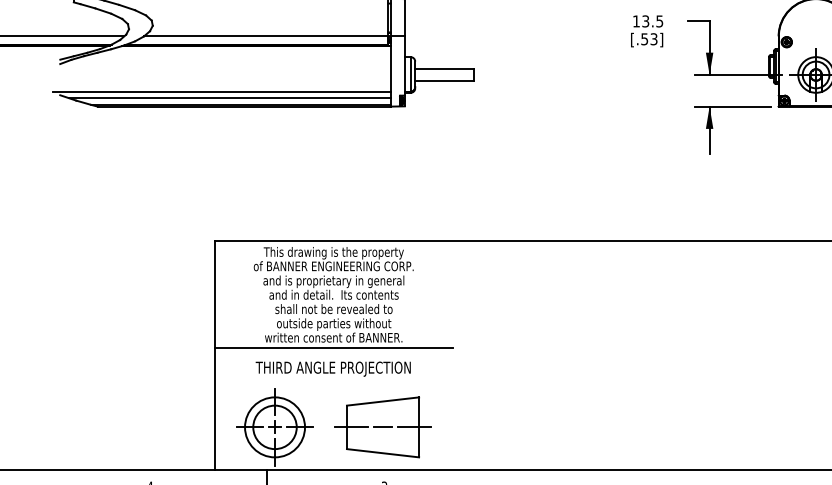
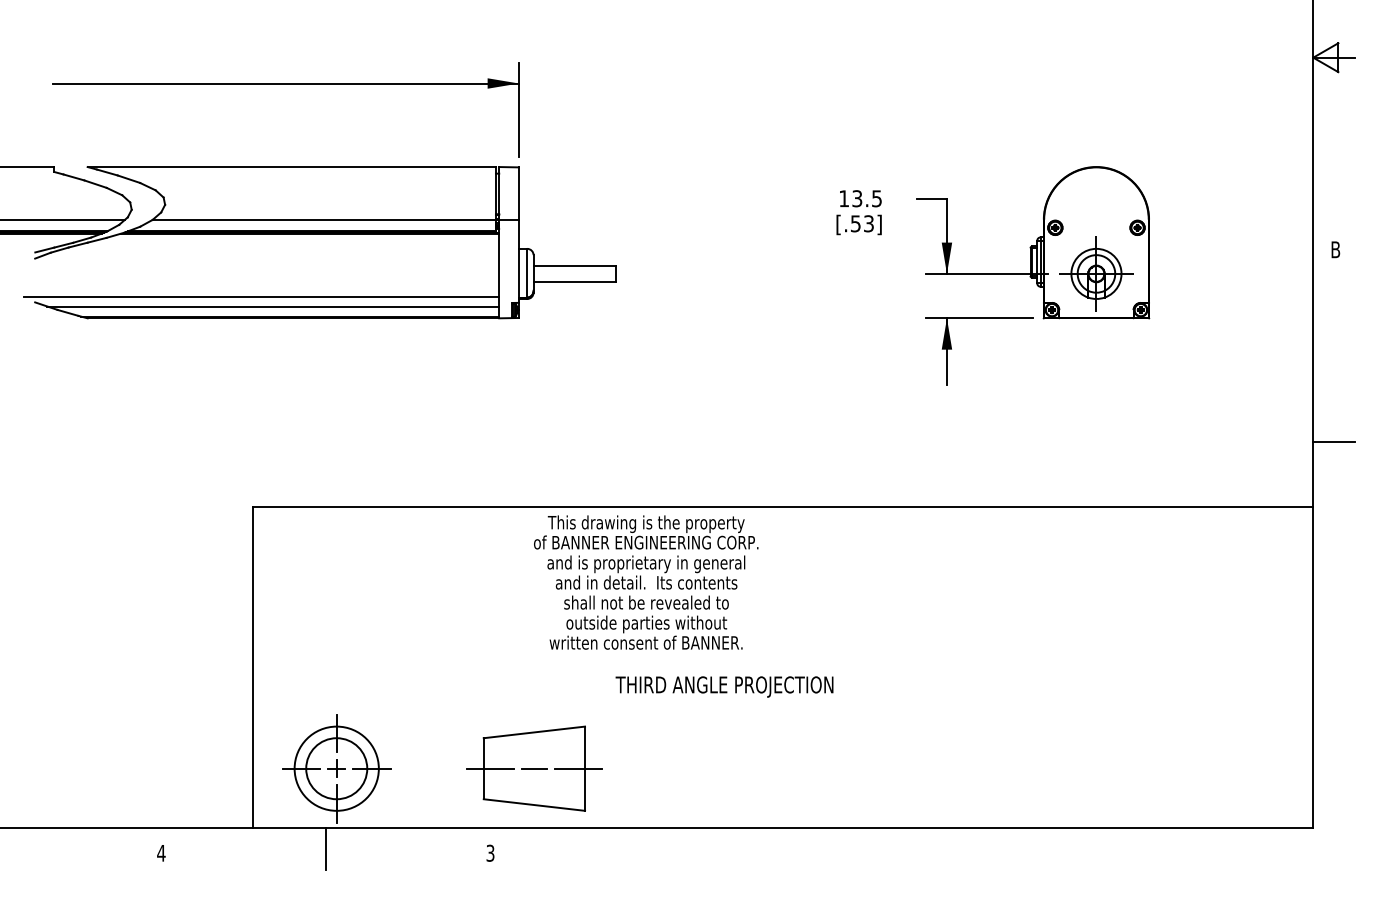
text: (333, 294) -> (646, 582), moved
line: (333, 348) -> (419, 657), removed
text: (333, 368) -> (724, 686), moved
part: (383, 427) -> (534, 768), moved

